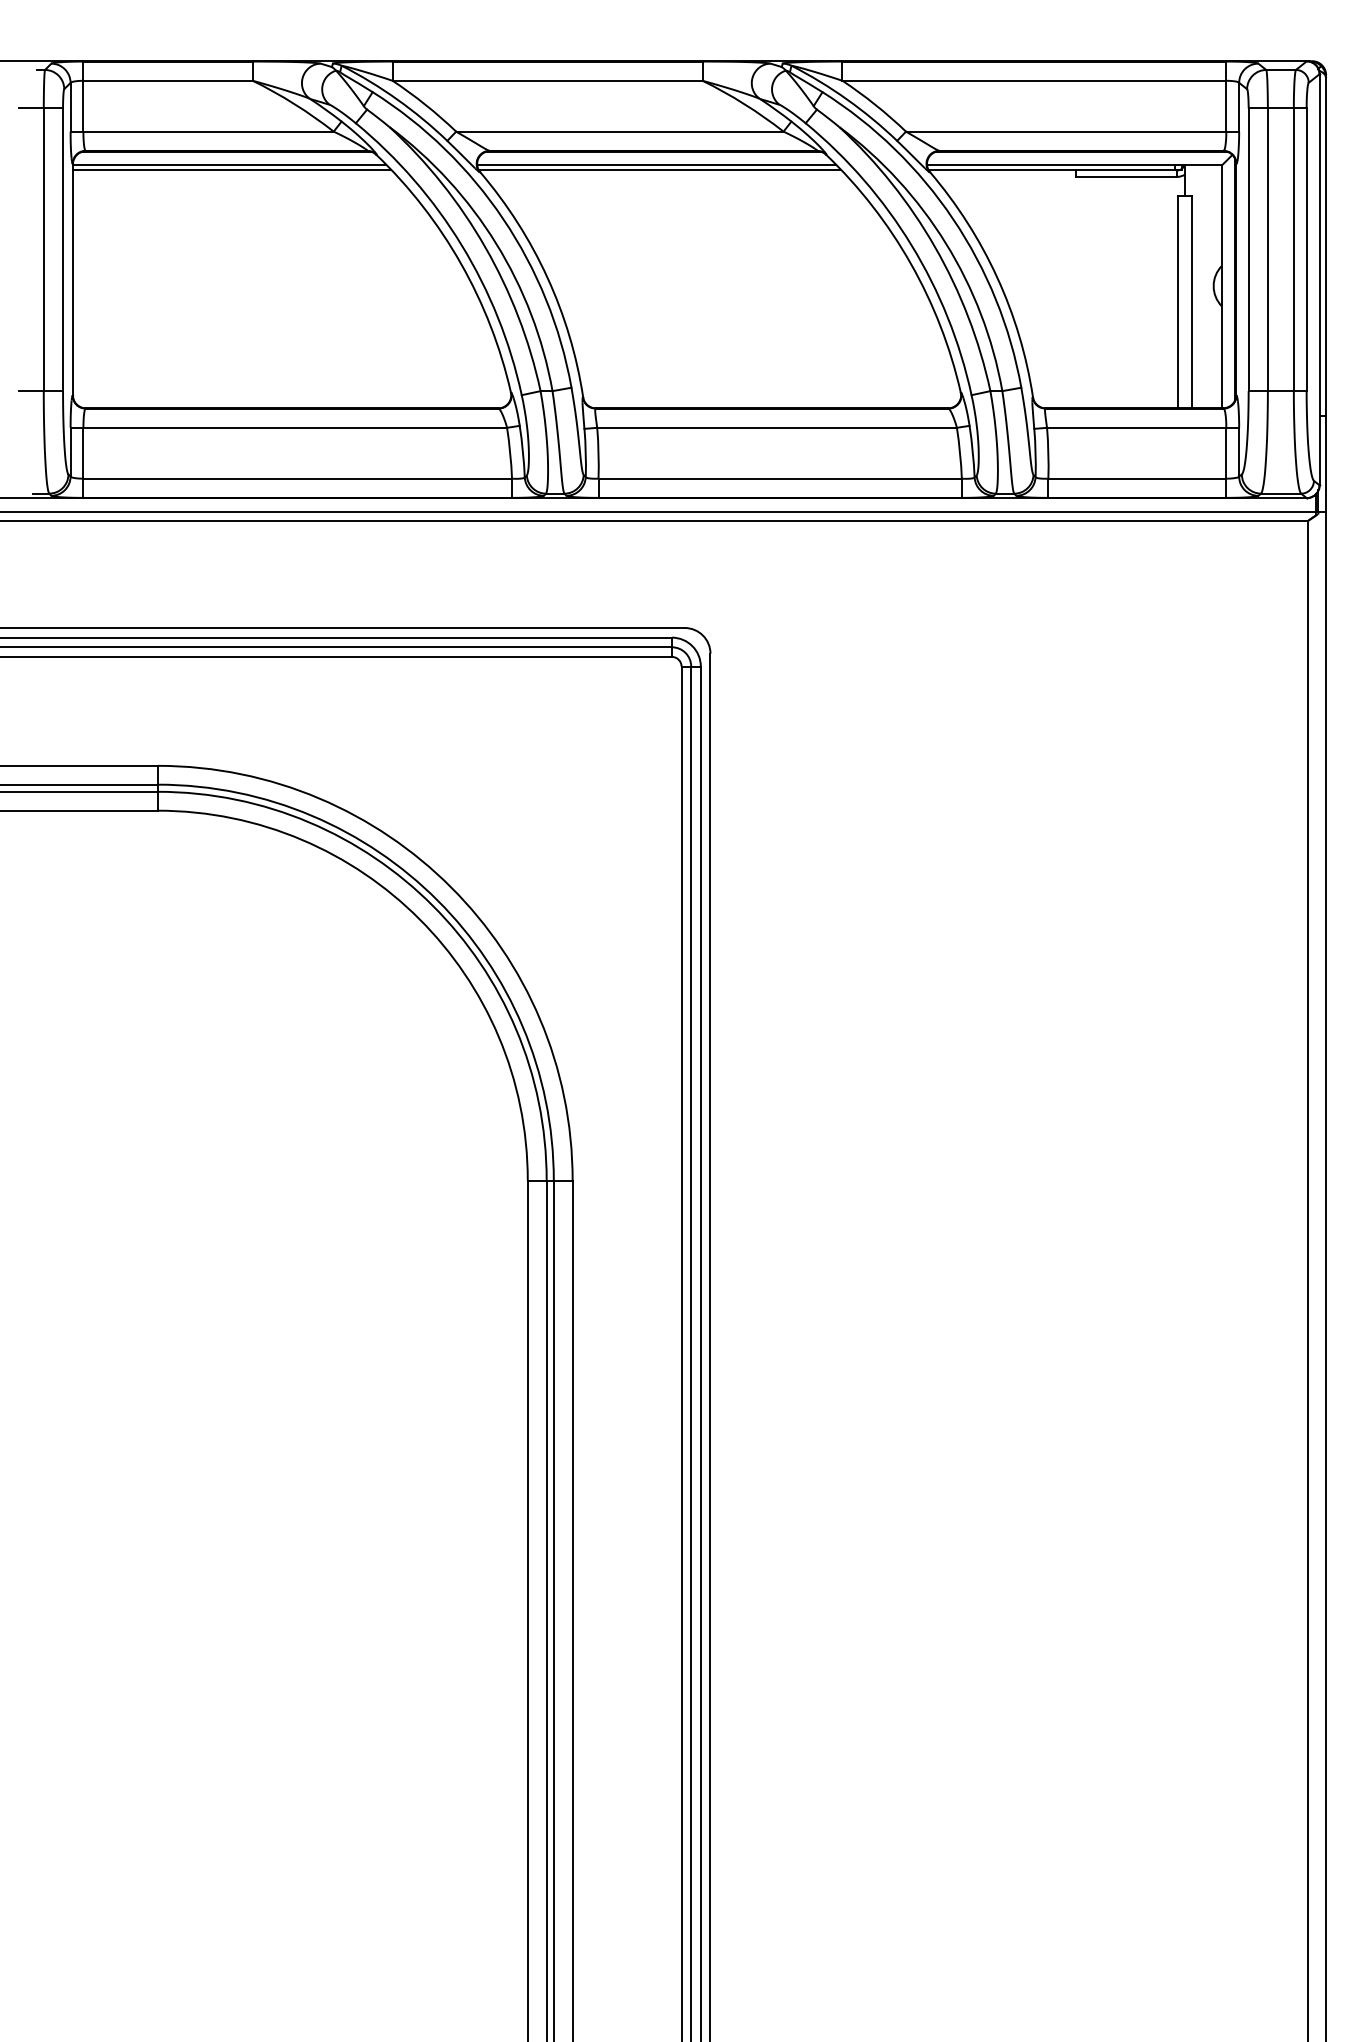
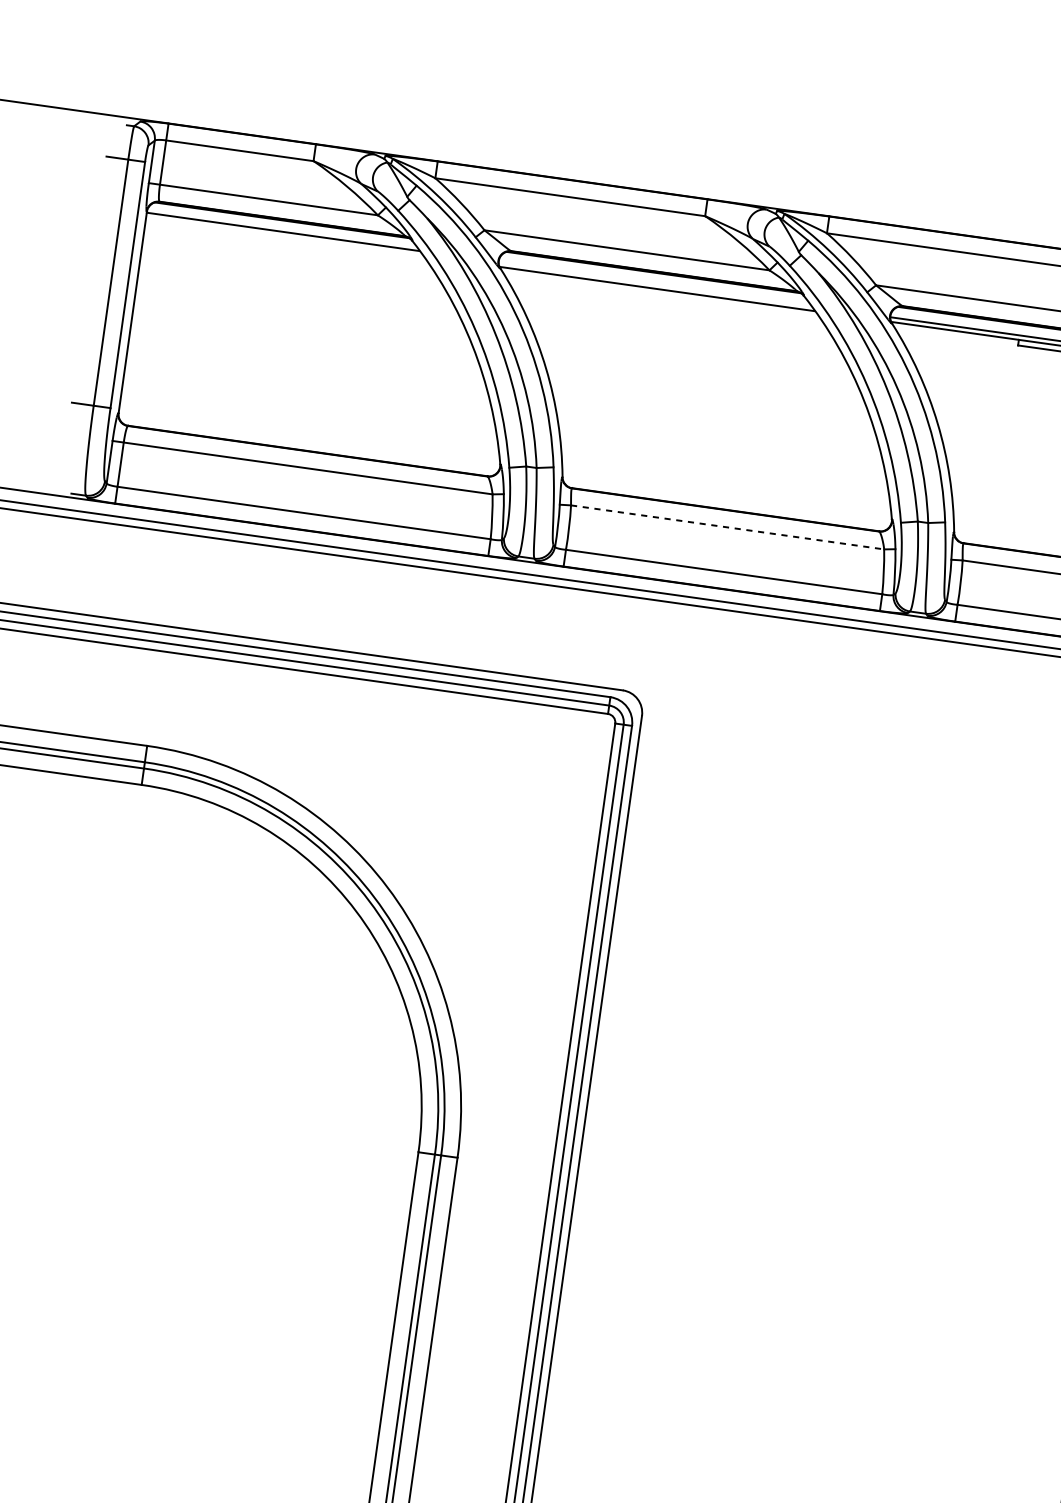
line: (656, 165) -> (654, 284), removed
line: (231, 170) -> (284, 236), removed
line: (777, 427) -> (728, 527), solid -> dashed

